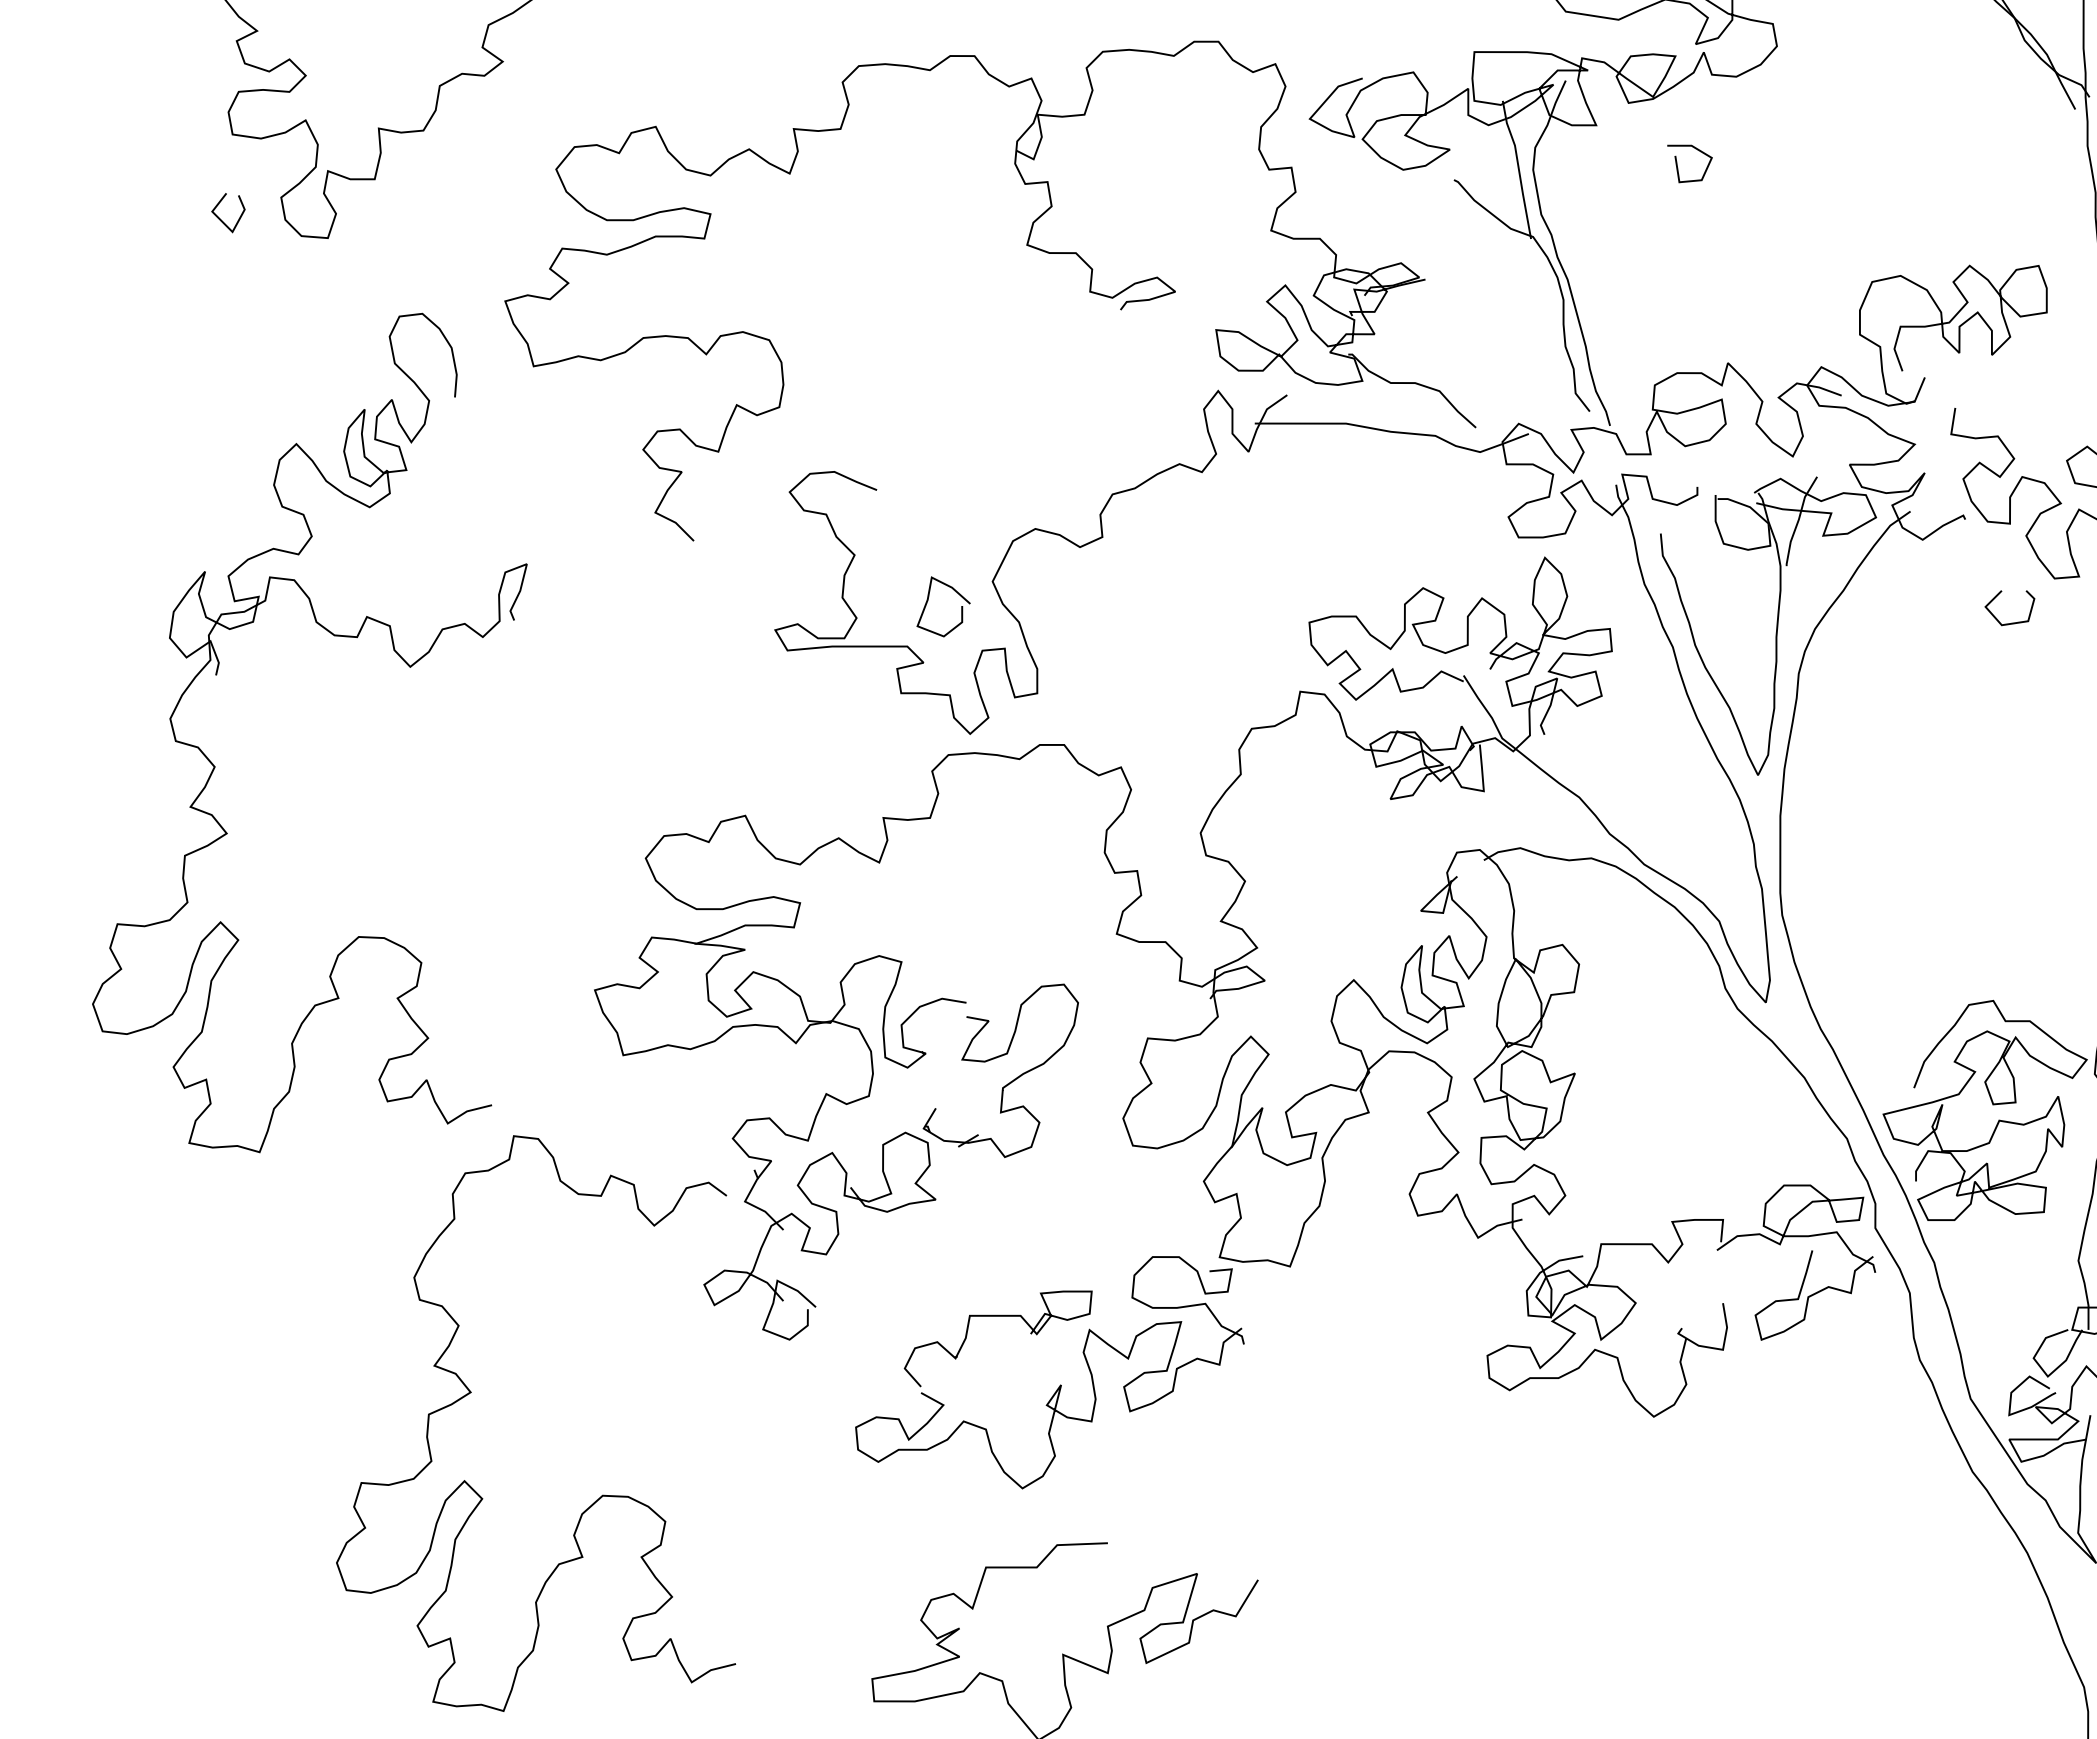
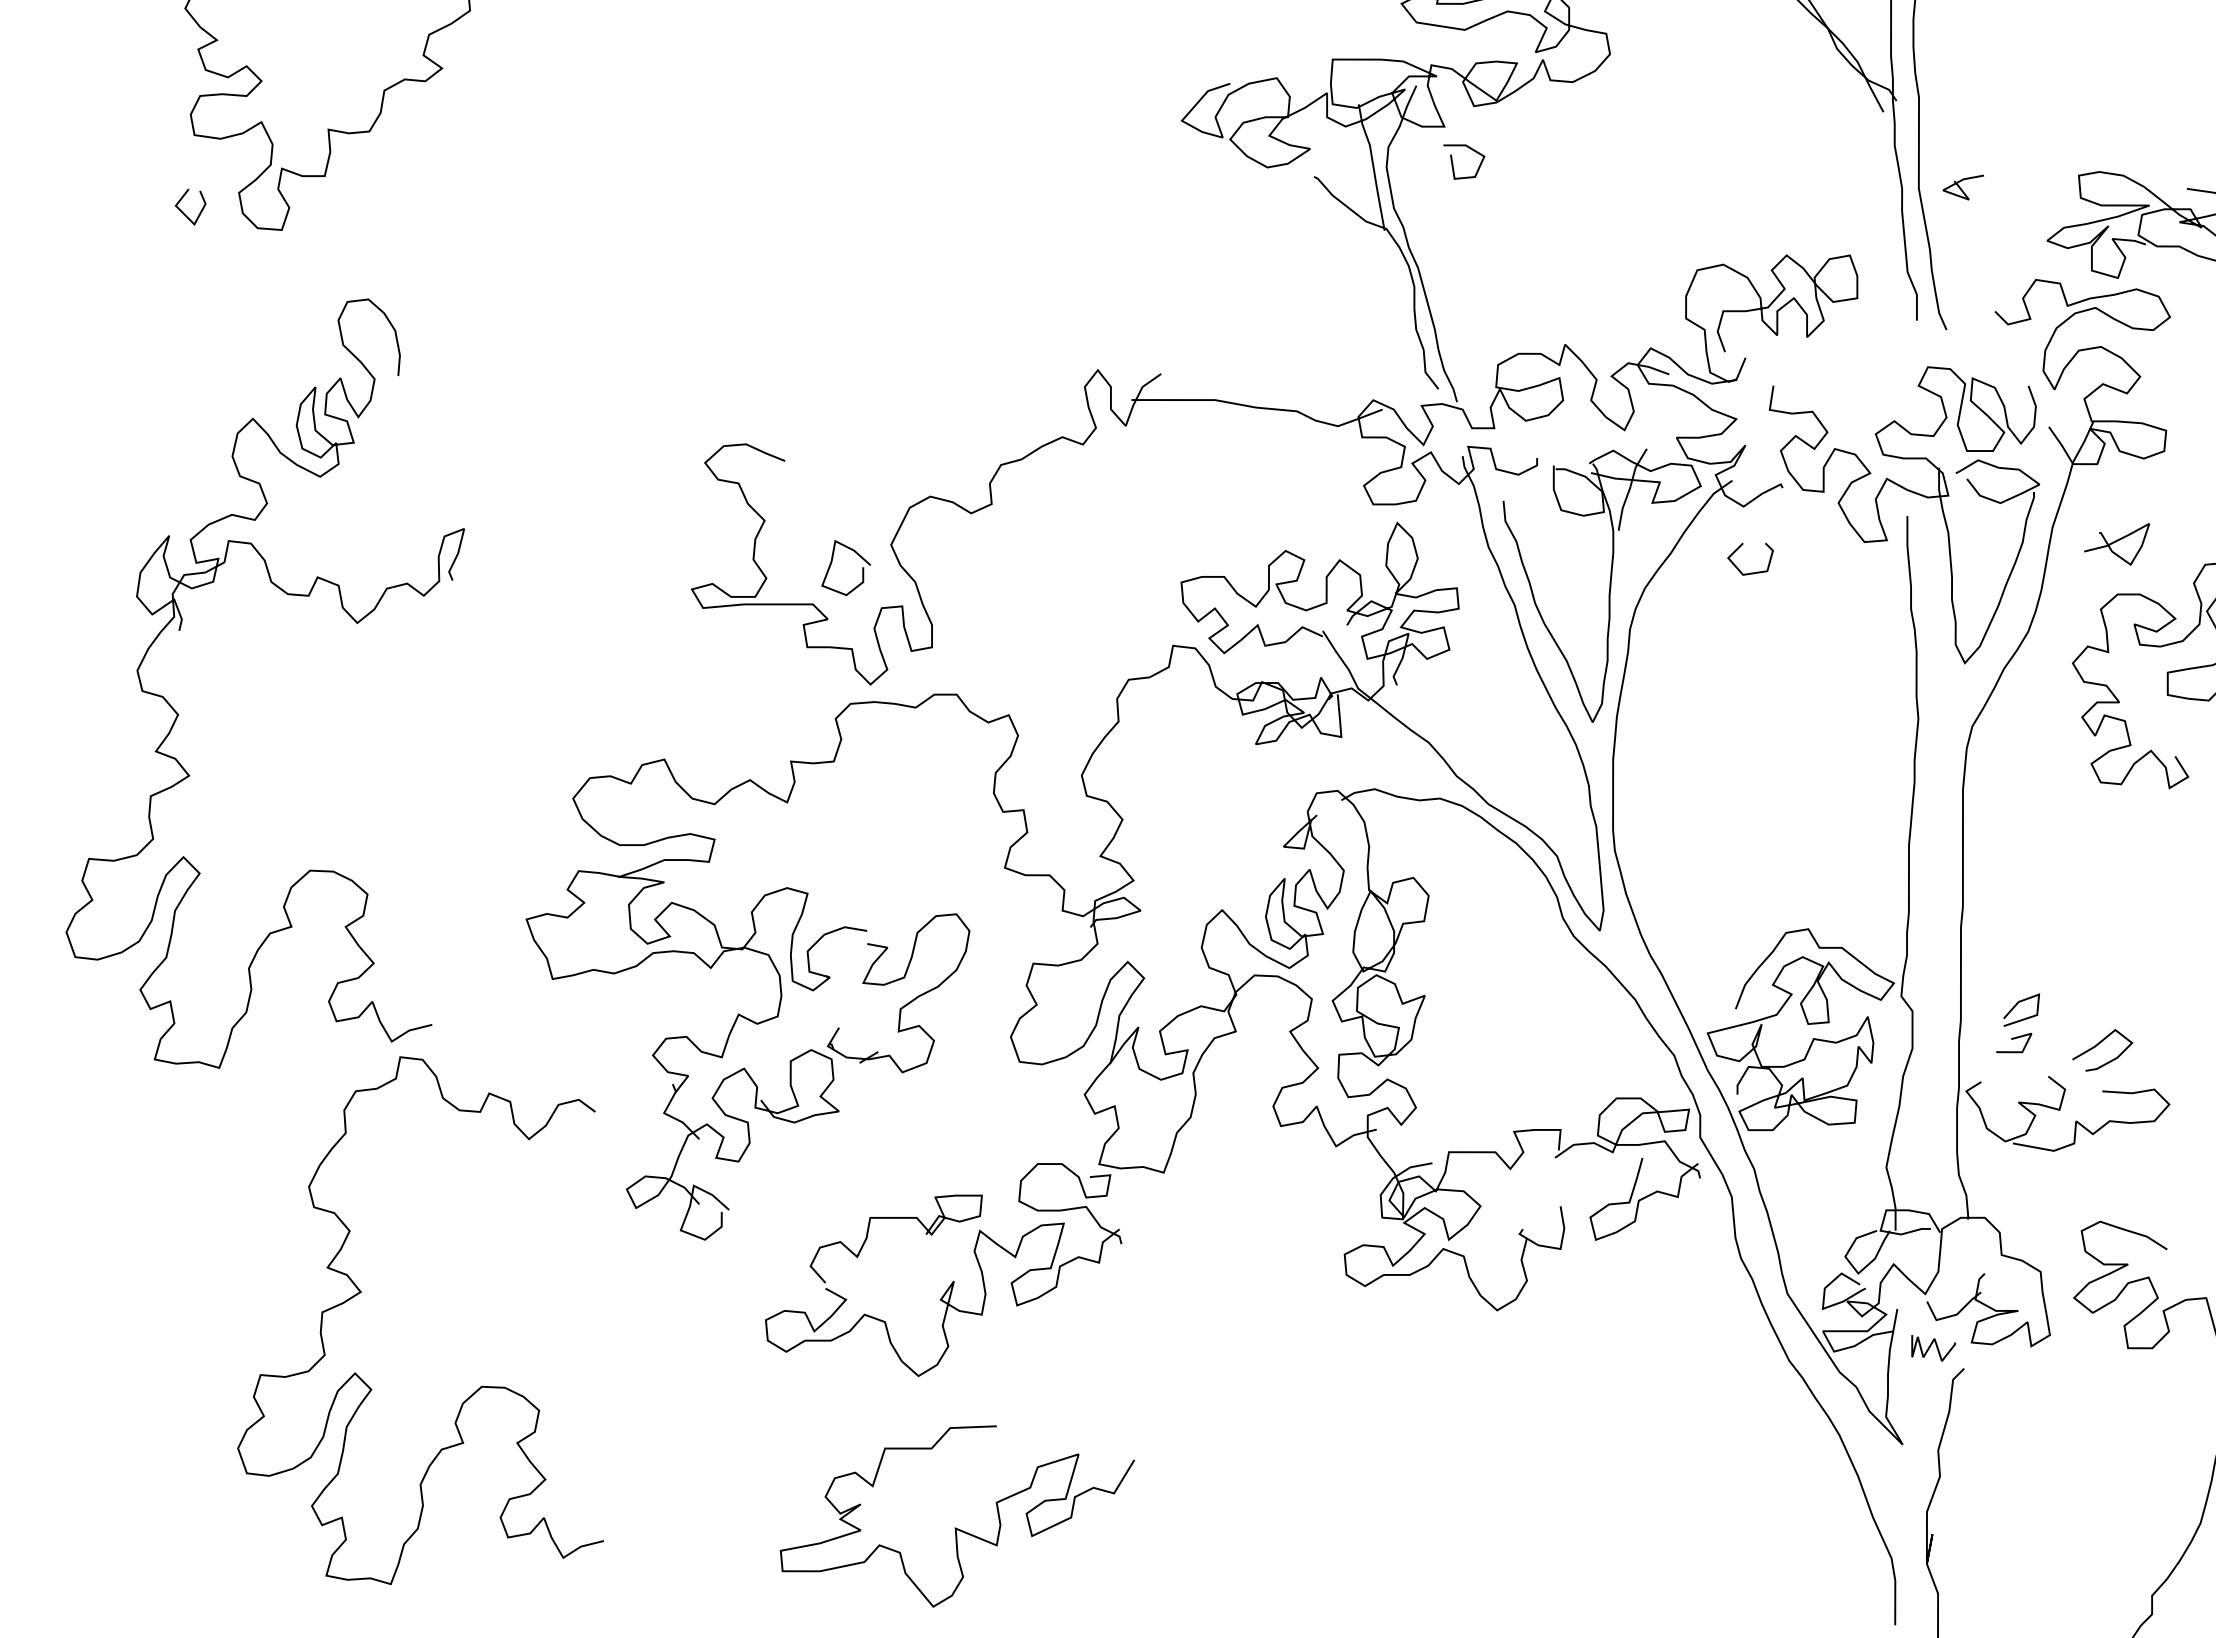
part: (1678, 165) -> (1453, 163), moved
part: (1026, 246) -> (922, 237), removed
part: (2009, 622) -> (1750, 572), moved
part: (471, 1392) -> (361, 1292), moved

